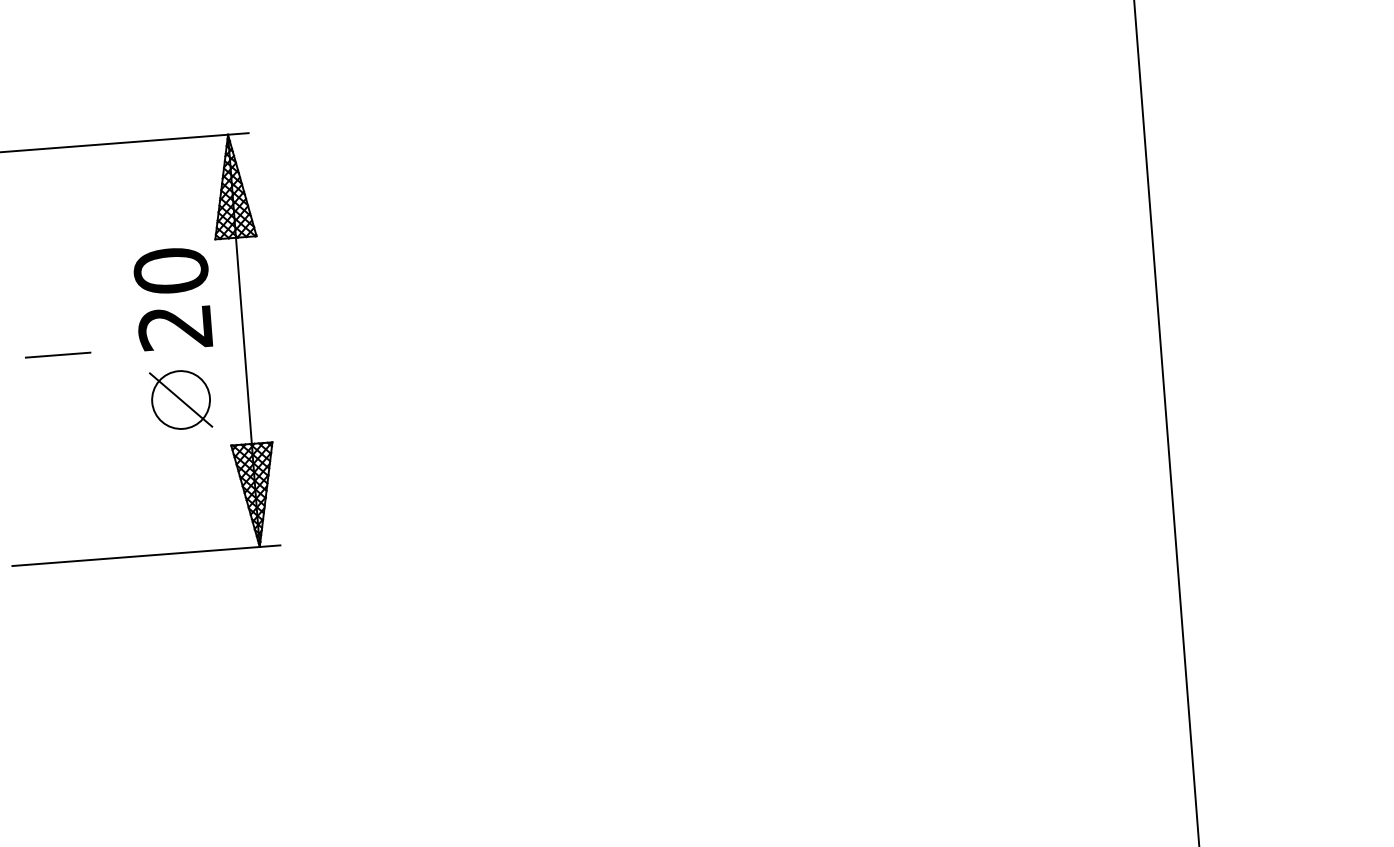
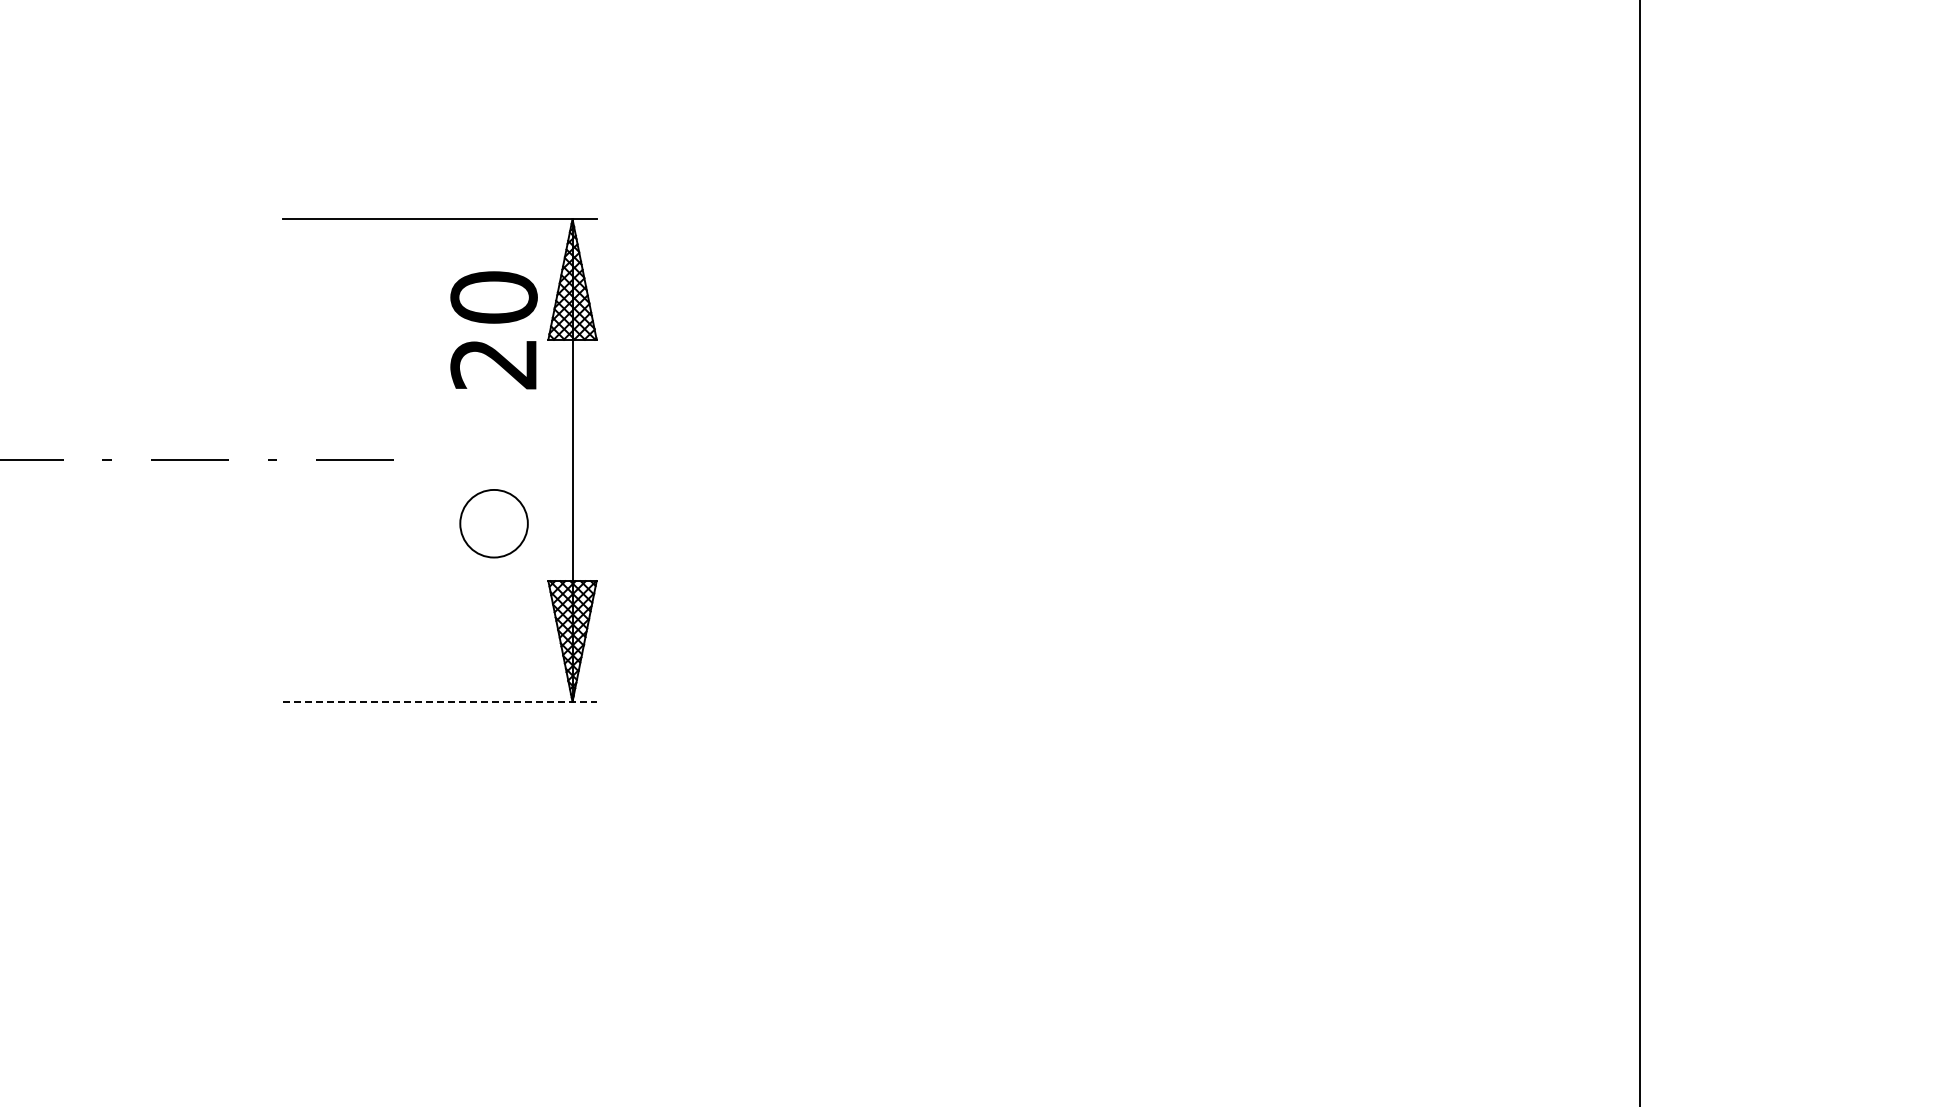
text: (172, 299) -> (493, 330), moved
line: (180, 399) -> (493, 523), removed
line: (146, 555) -> (439, 701), solid -> dashed

